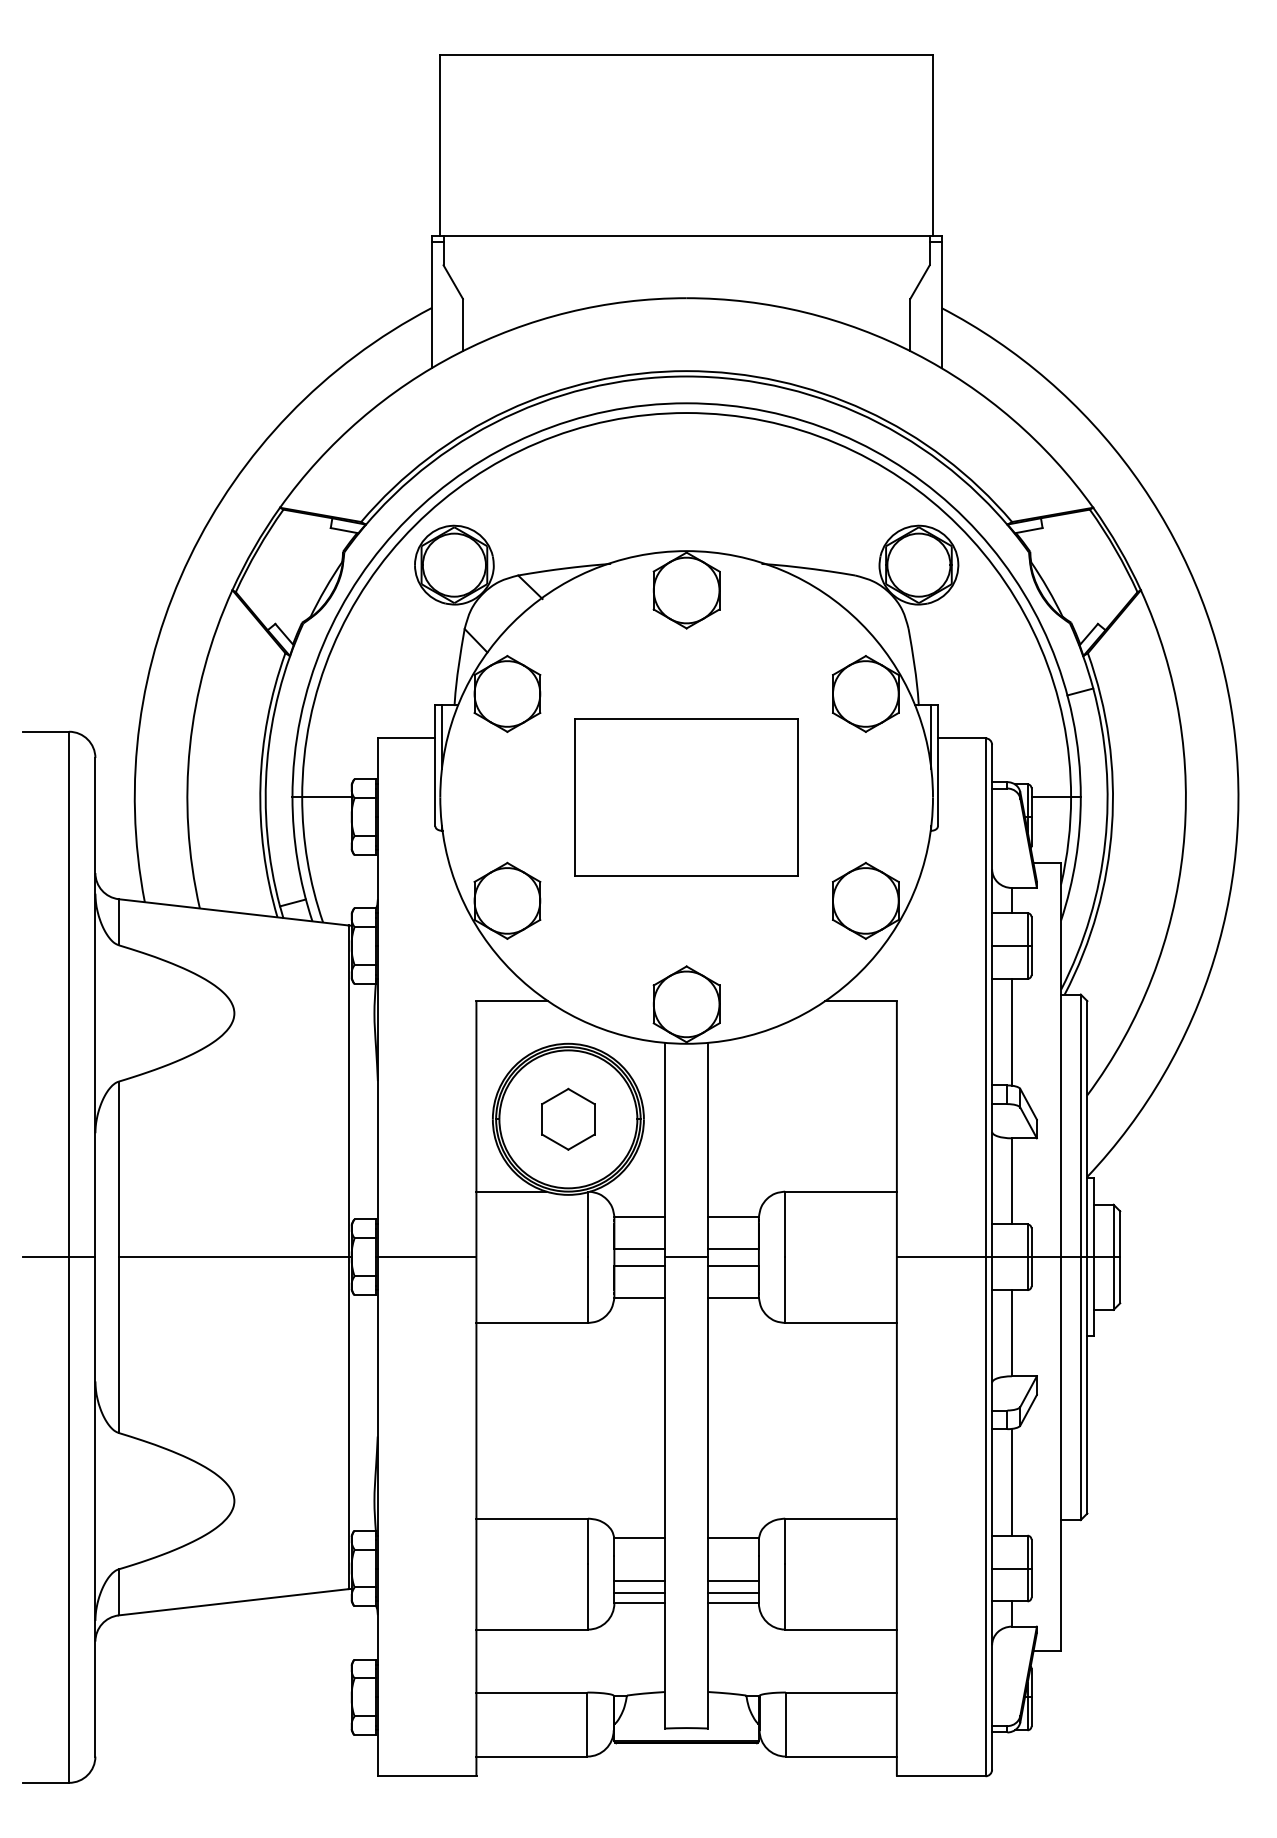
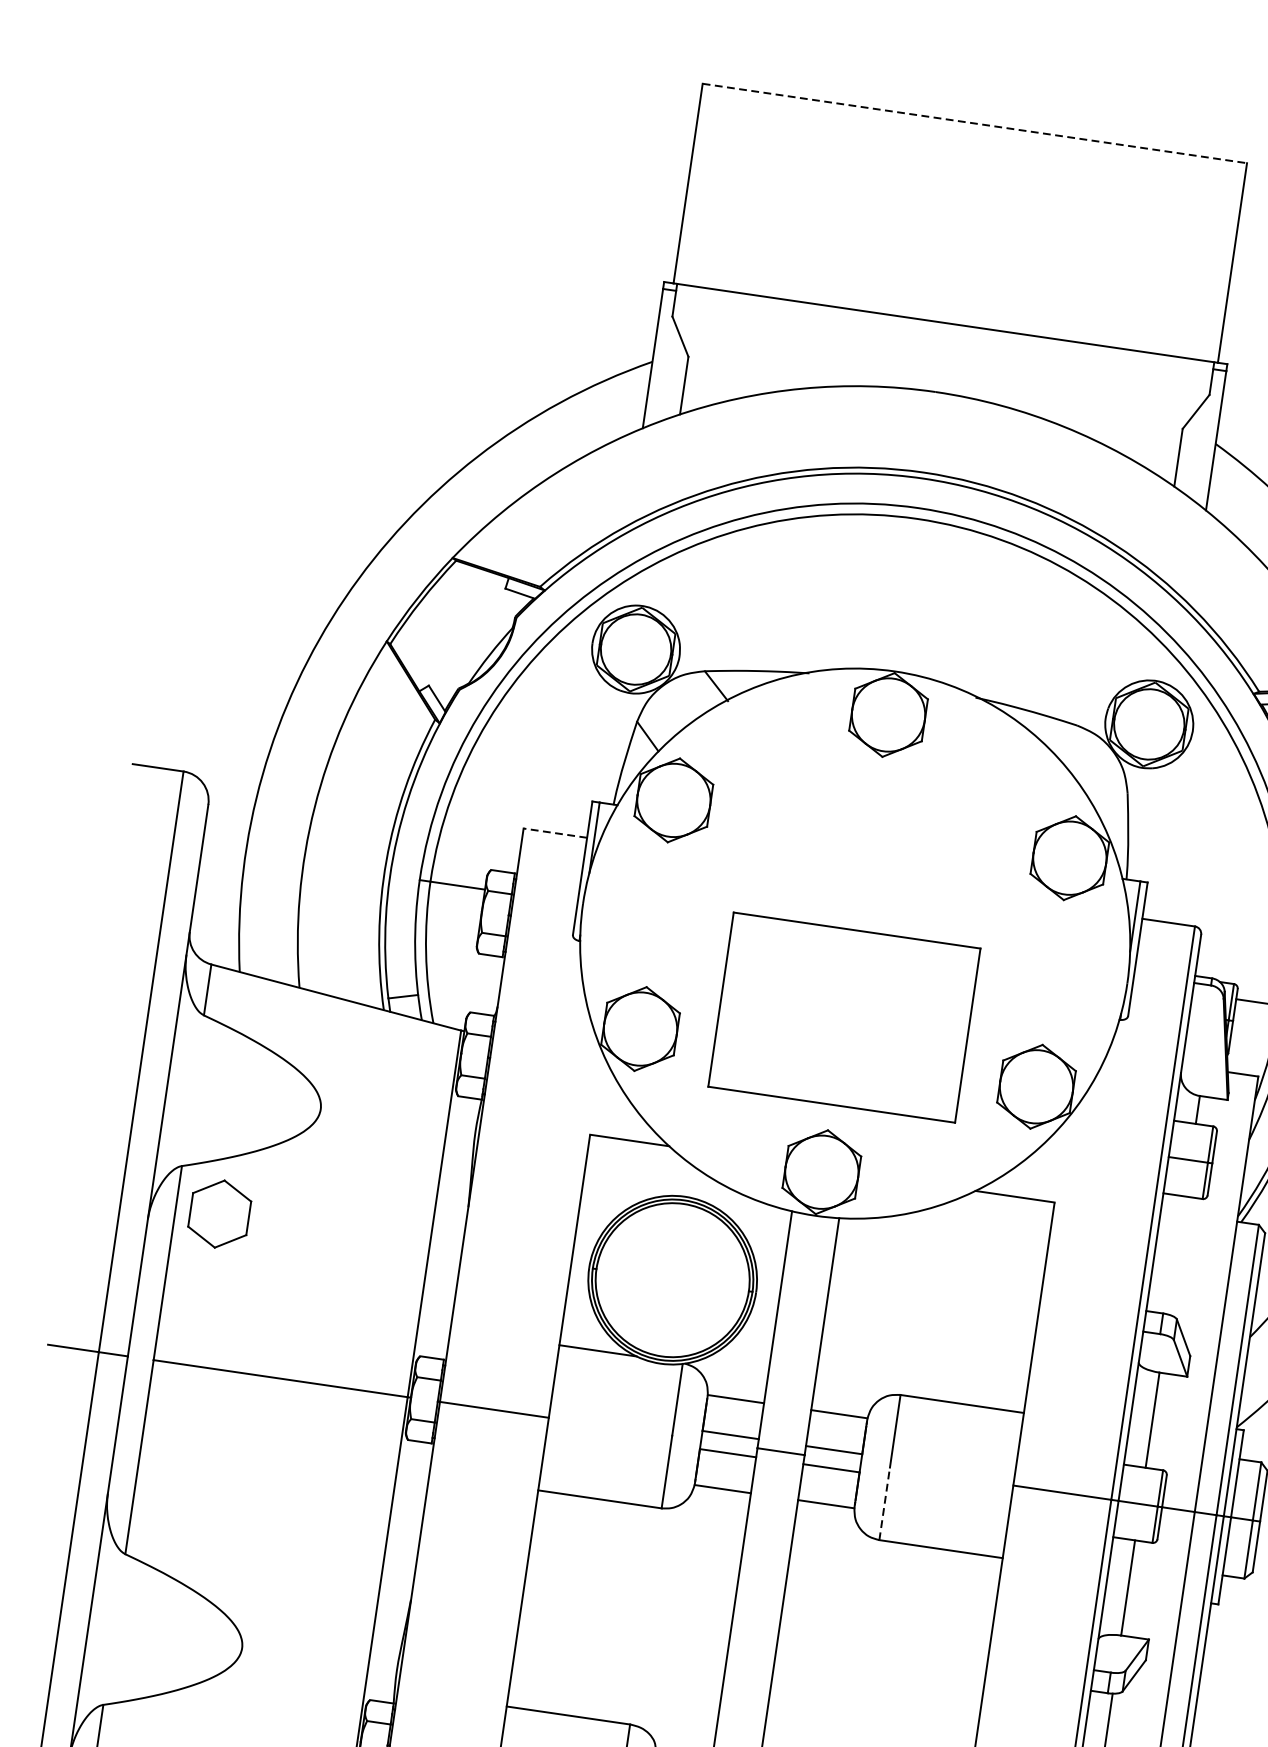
line: (687, 55) -> (975, 124), solid -> dashed
line: (406, 738) -> (555, 833), solid -> dashed
part: (686, 797) -> (844, 1017), moved
line: (1011, 1031) -> (1176, 1254), removed
part: (568, 1118) -> (219, 1213), moved
line: (785, 1290) -> (884, 1504), solid -> dashed

